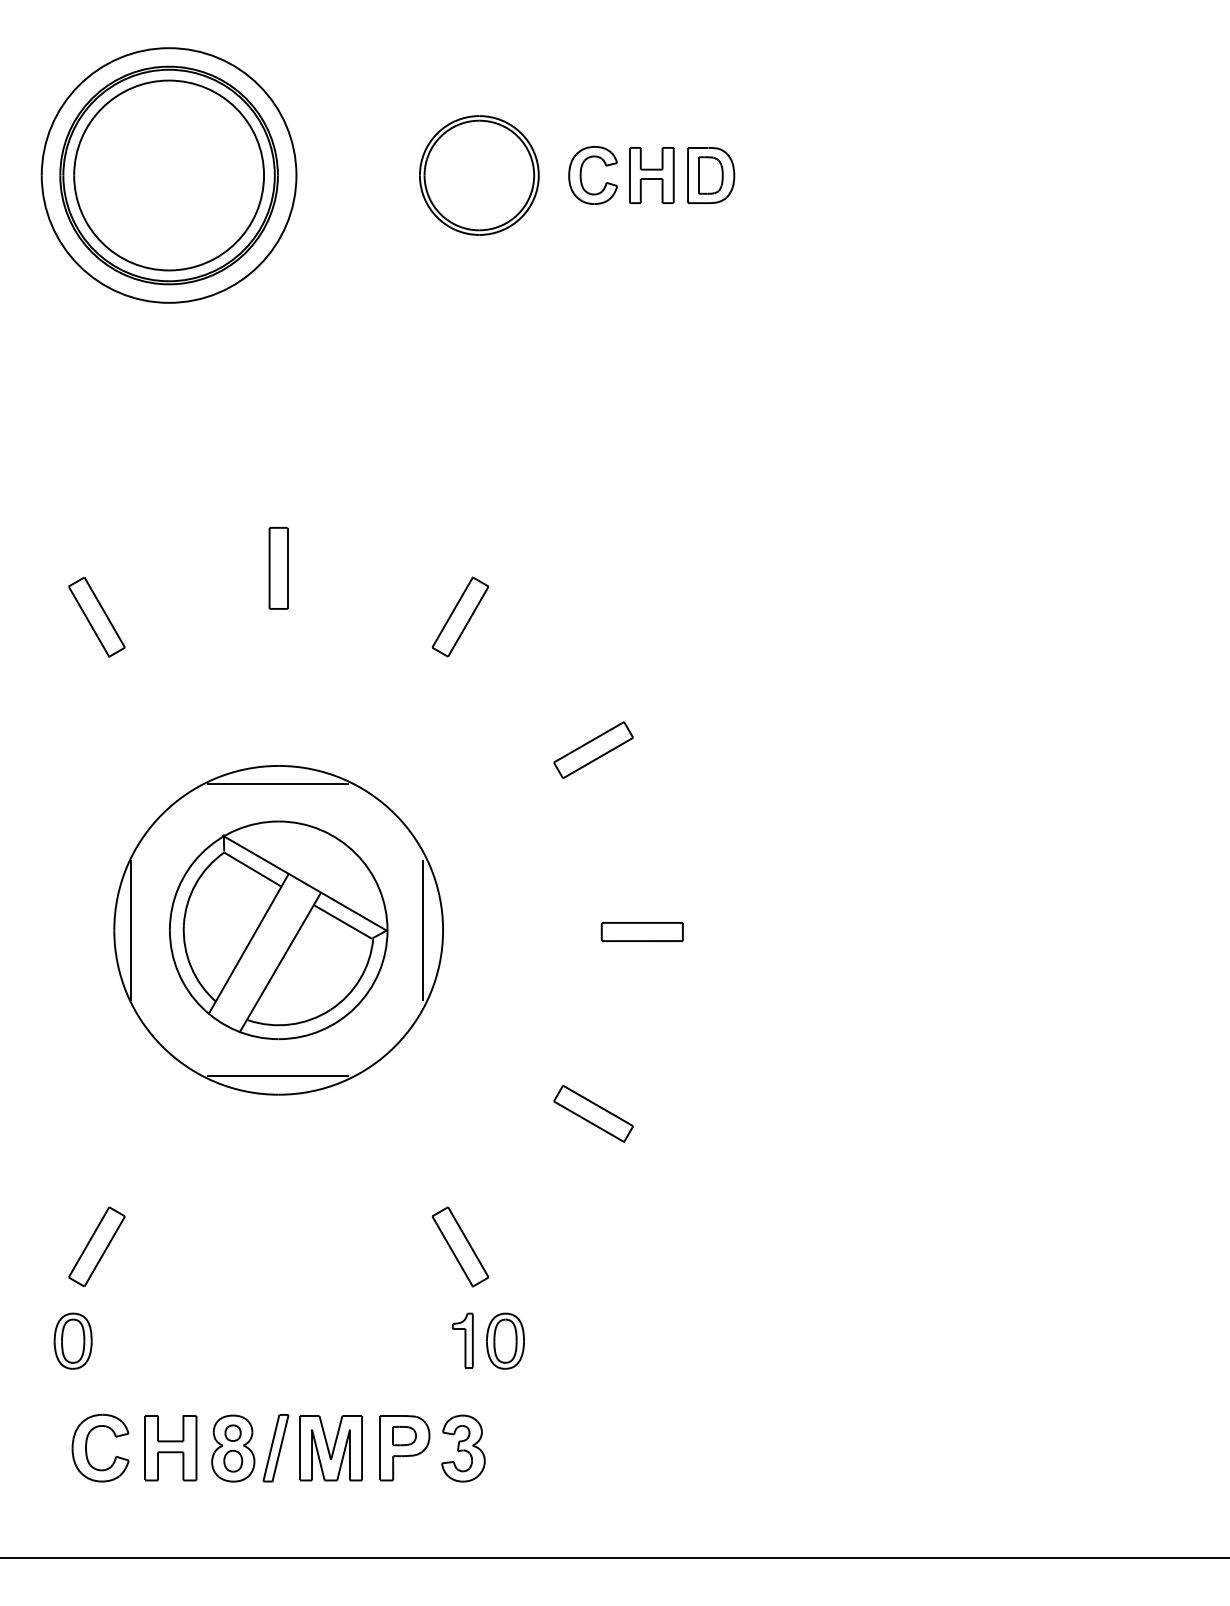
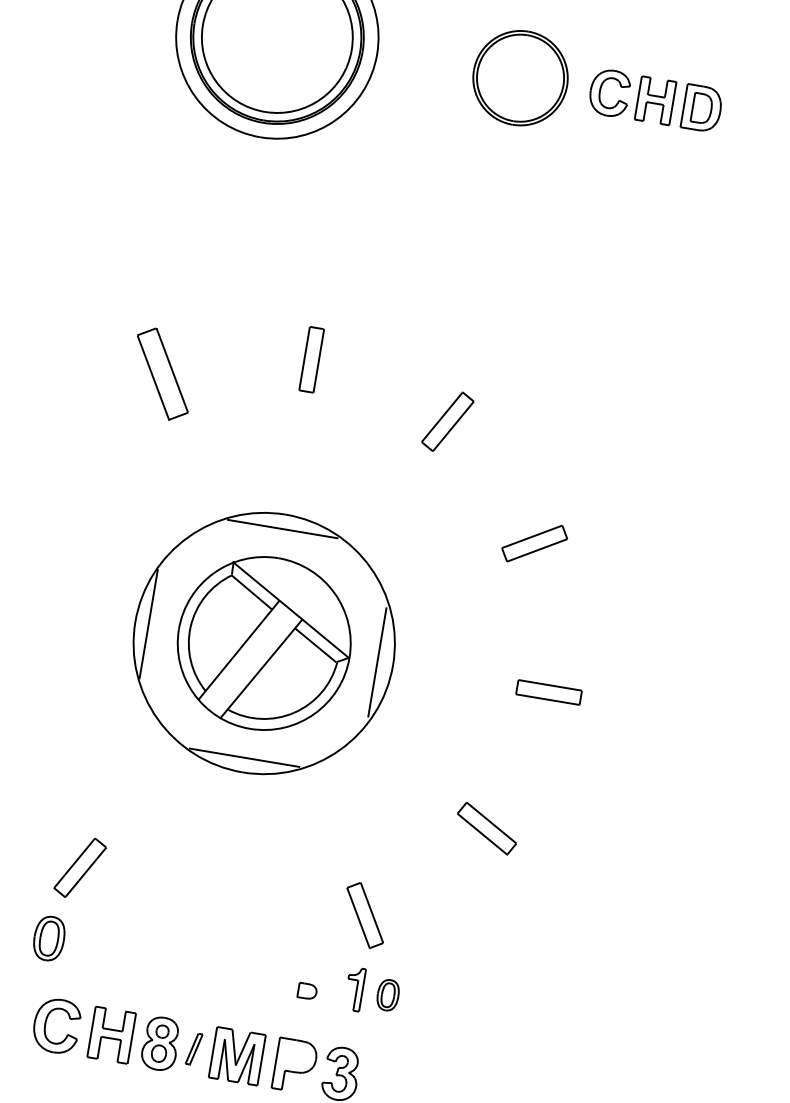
part: (96, 617) -> (162, 374), size x1.4
part: (505, 1340) -> (388, 994), size x0.7
part: (404, 1436) -> (307, 991), moved
part: (275, 1448) -> (193, 1049), size x0.6

